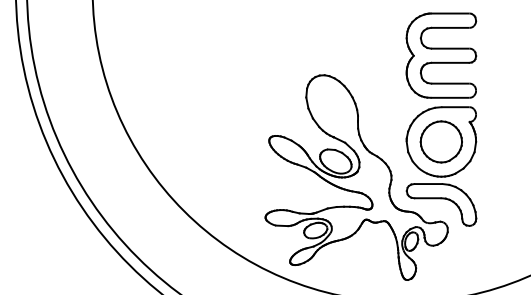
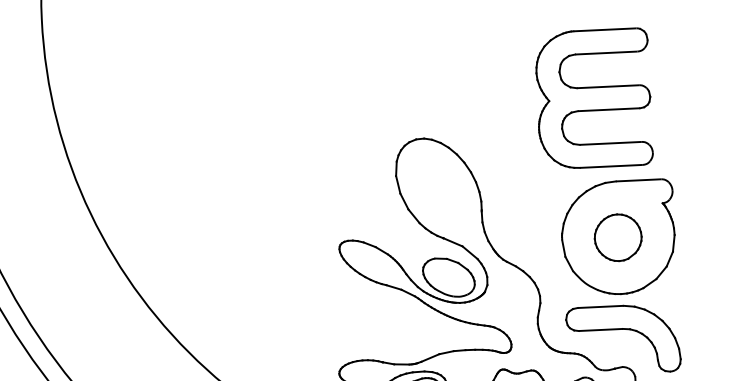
part: (441, 55) -> (594, 98), moved
part: (440, 141) -> (616, 237), size x0.7

